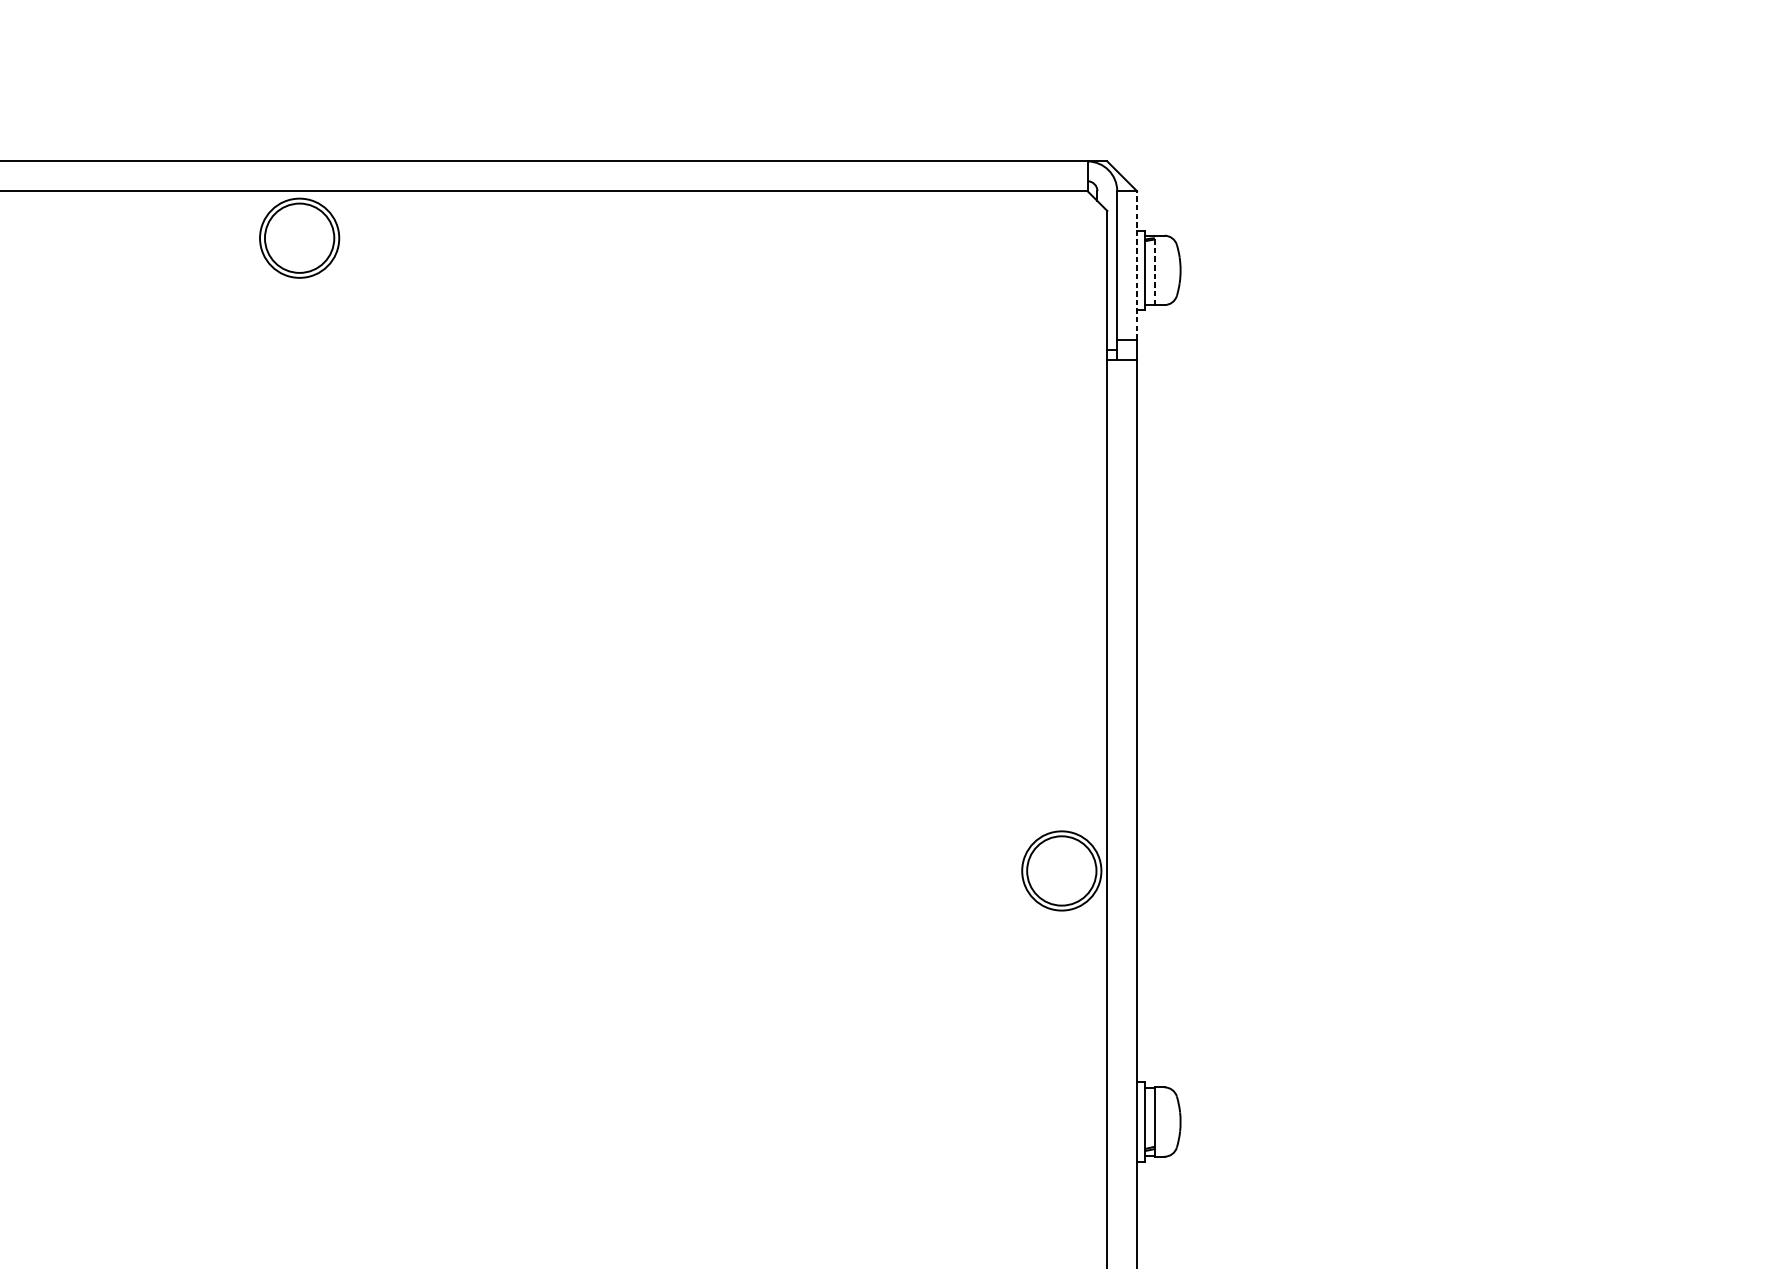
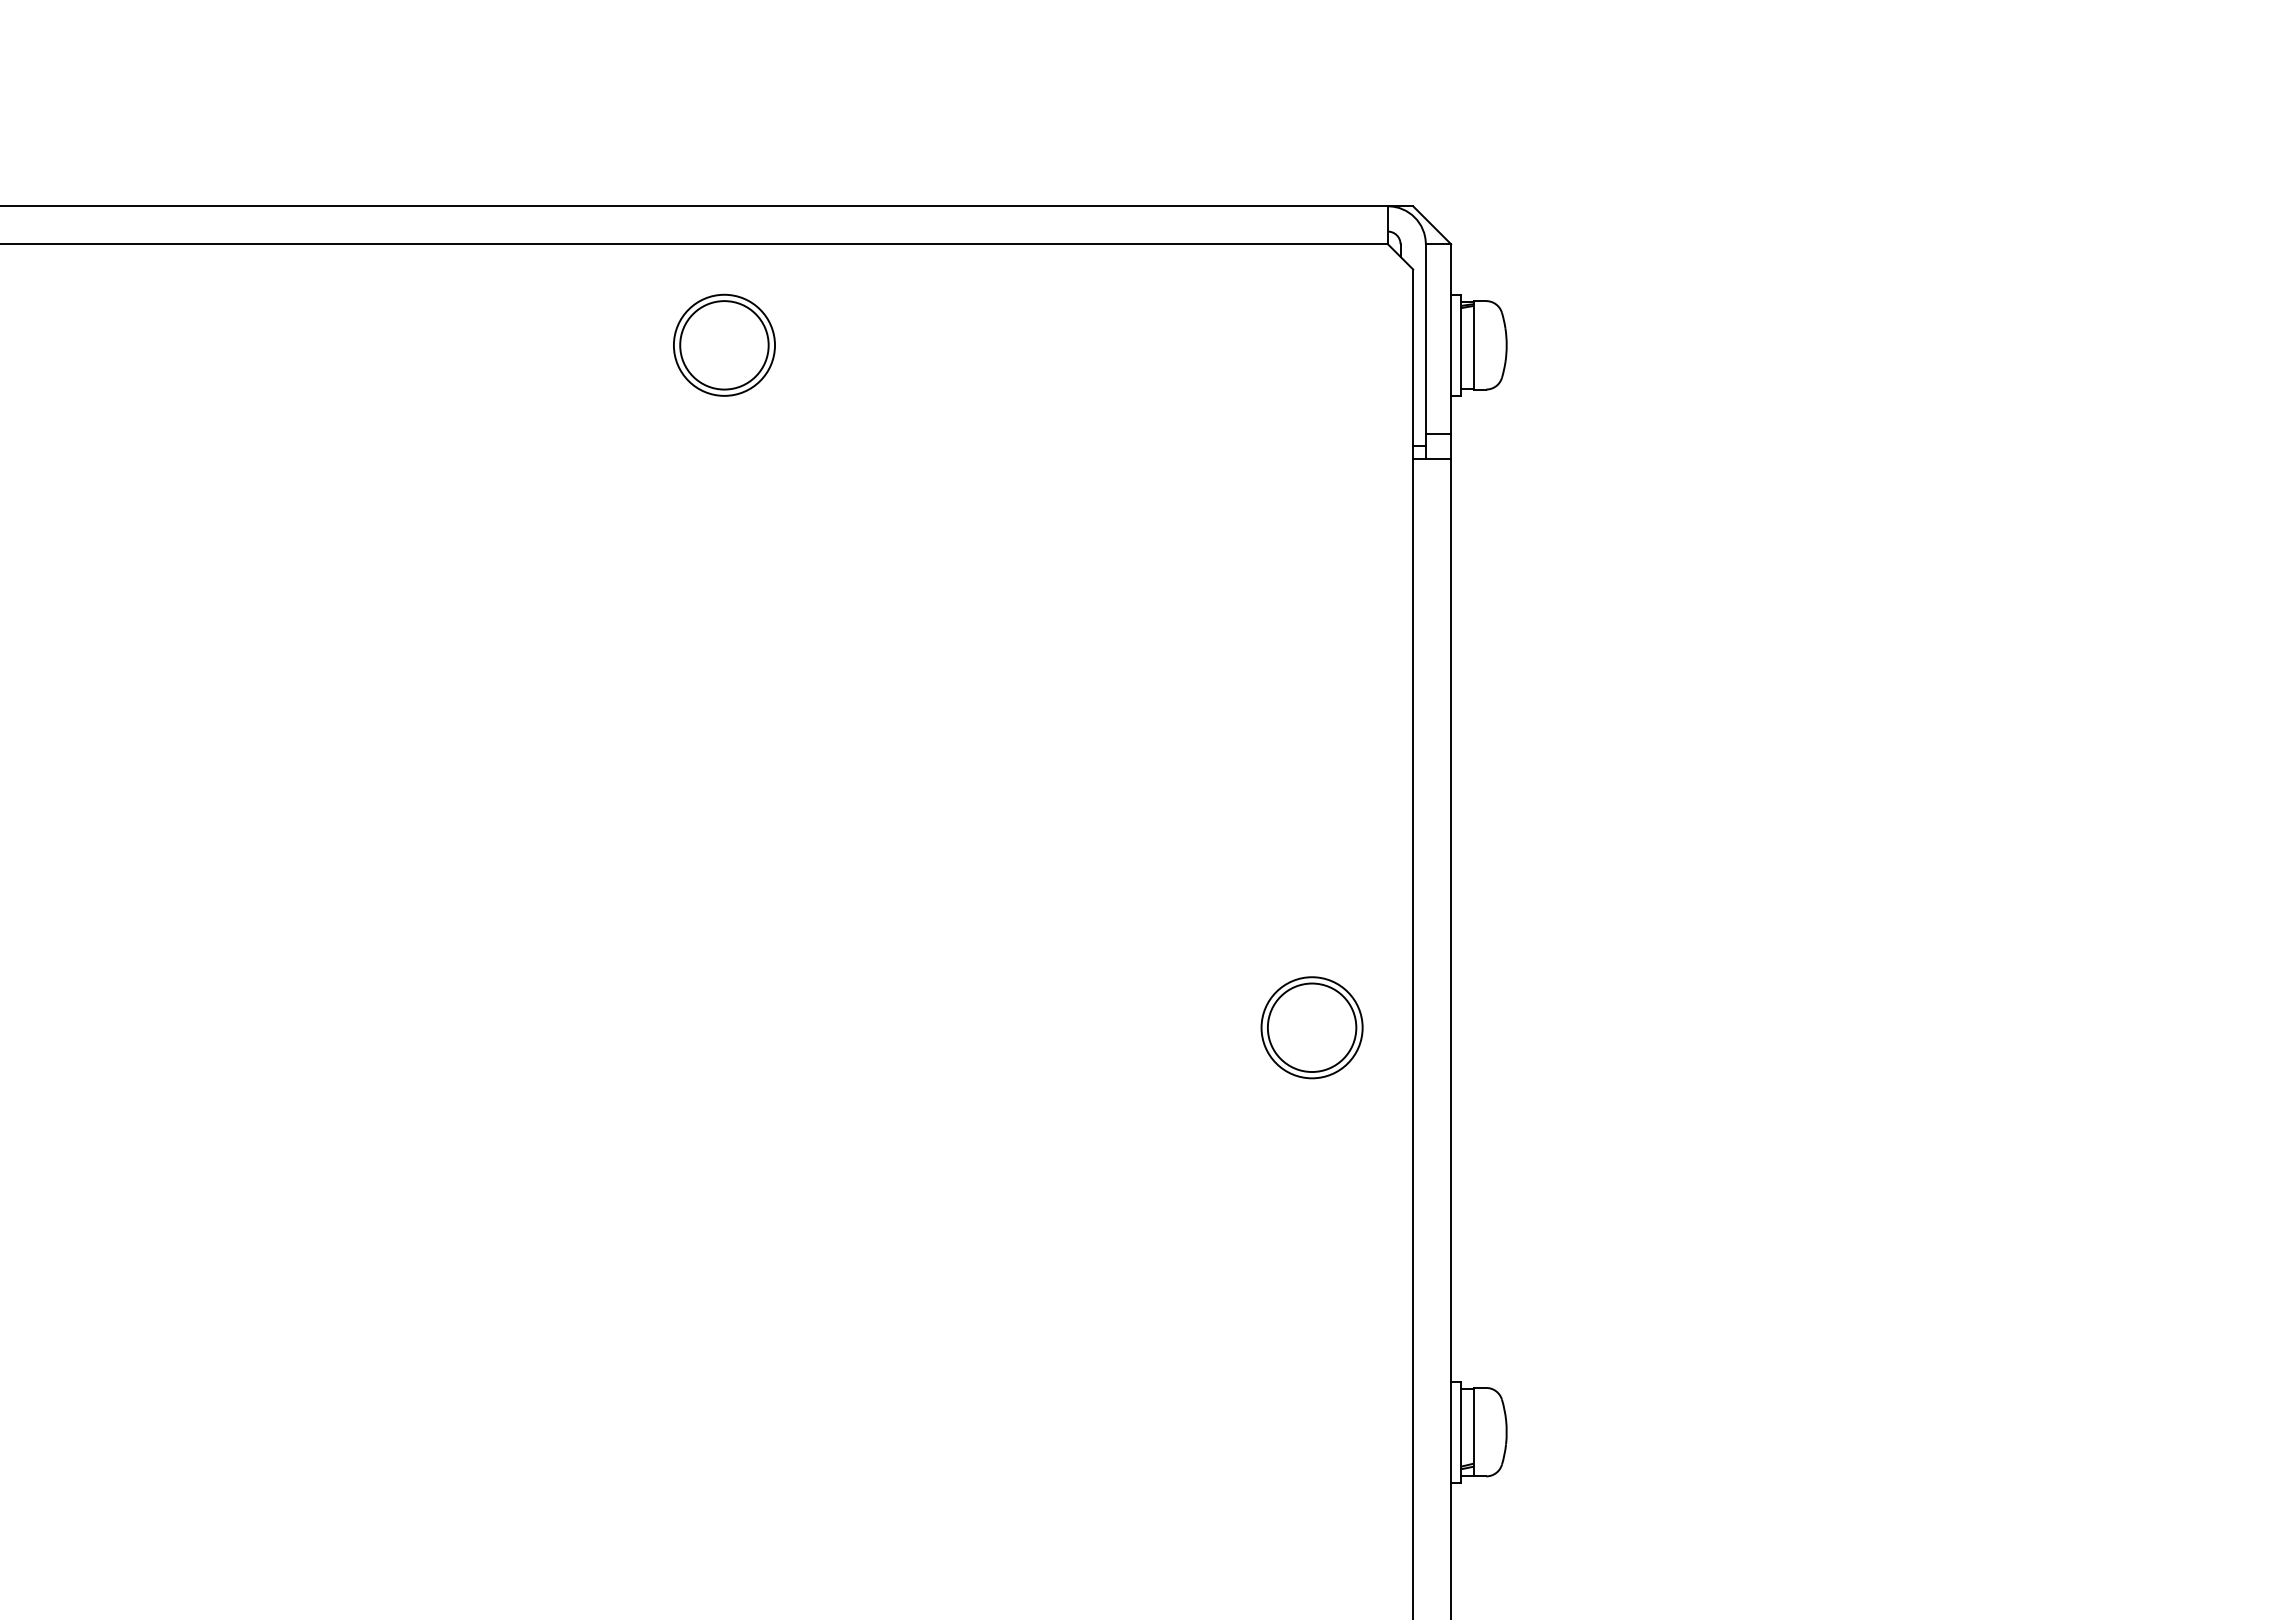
part: (299, 237) -> (724, 344), moved
line: (1137, 265) -> (1451, 339), dashed -> solid
line: (1154, 269) -> (1473, 344), dashed -> solid
part: (1061, 870) -> (1311, 1027), moved

